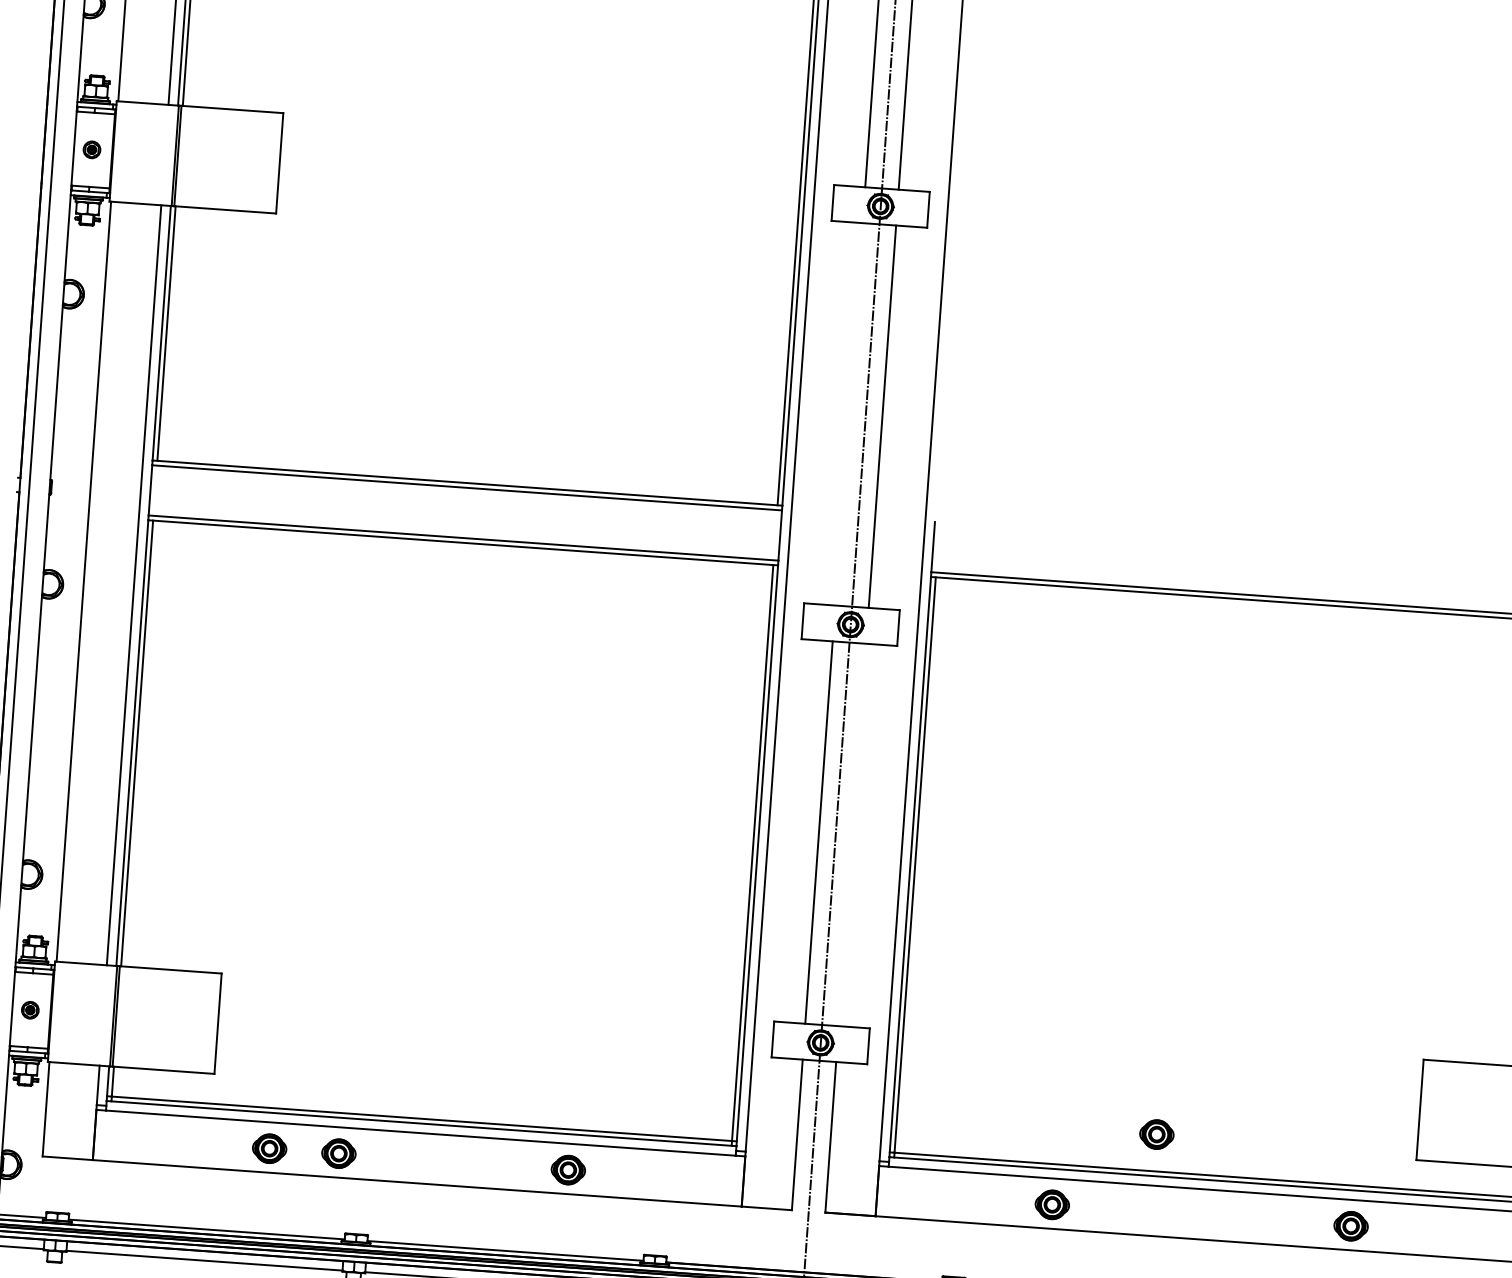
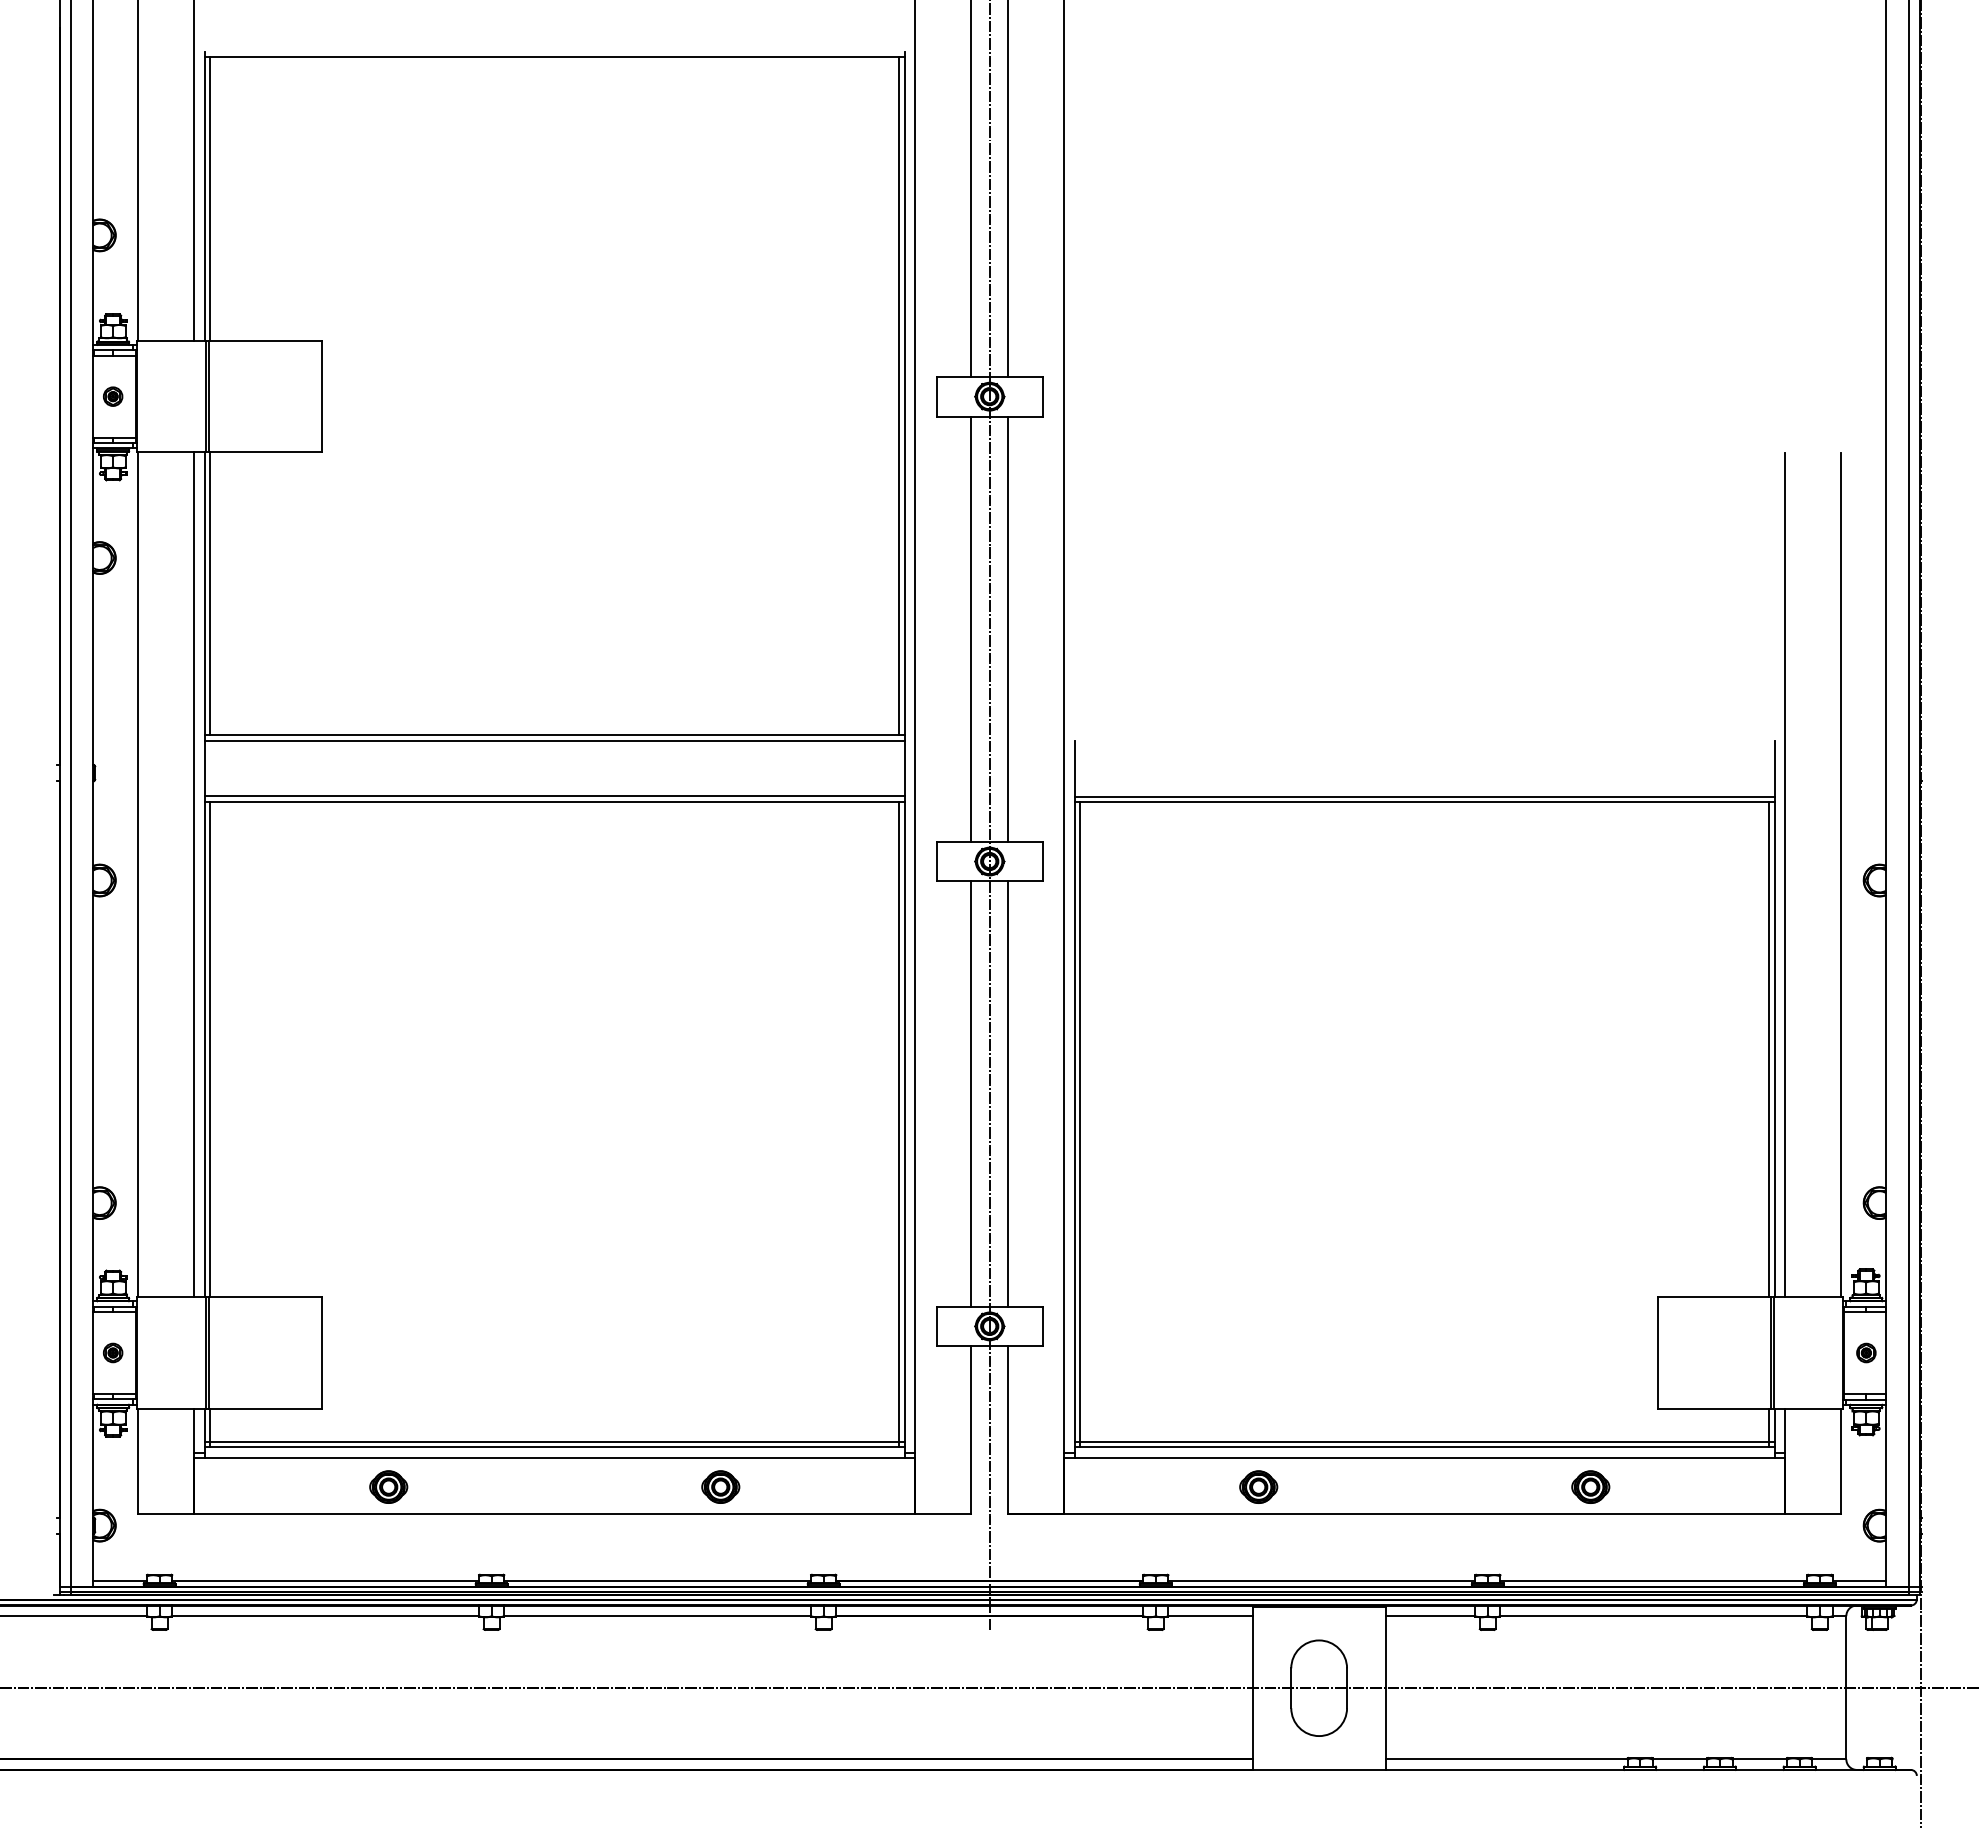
line: (849, 413) -> (971, 628), added
line: (852, 834) -> (1008, 1093), added
part: (1156, 1133) -> (1368, 1400), removed
part: (338, 1153) -> (465, 1486), removed

